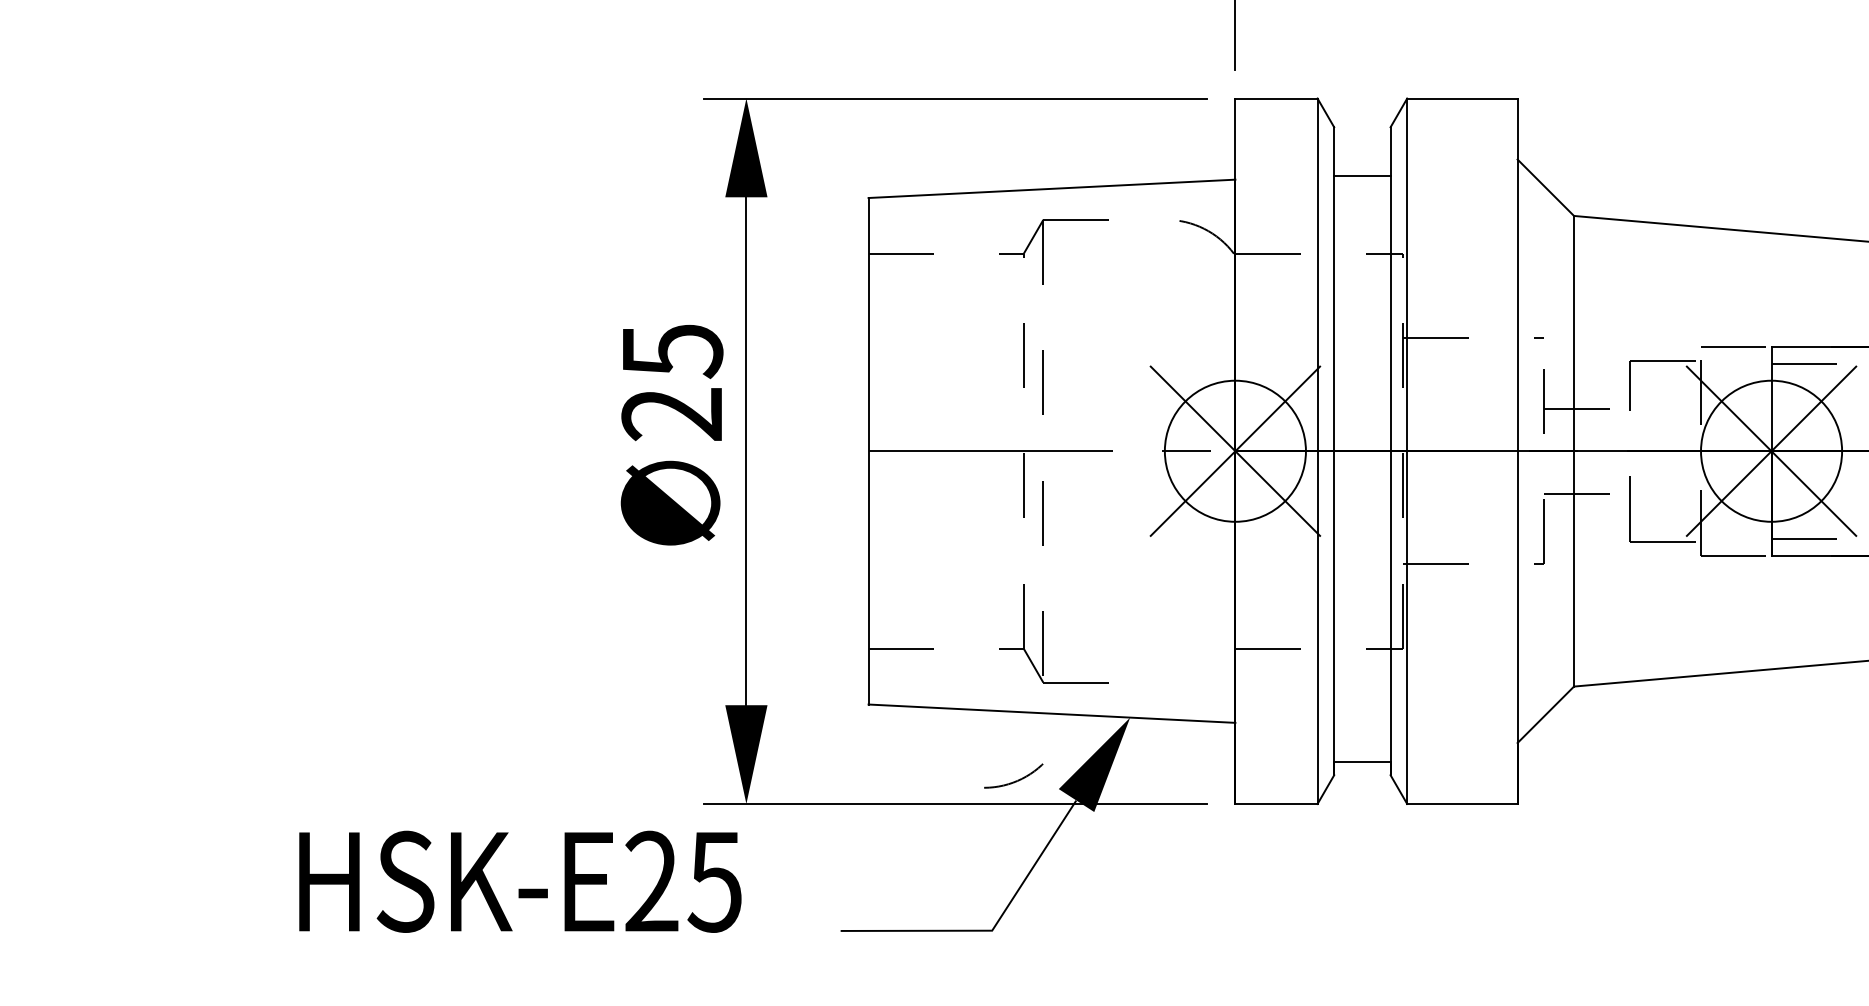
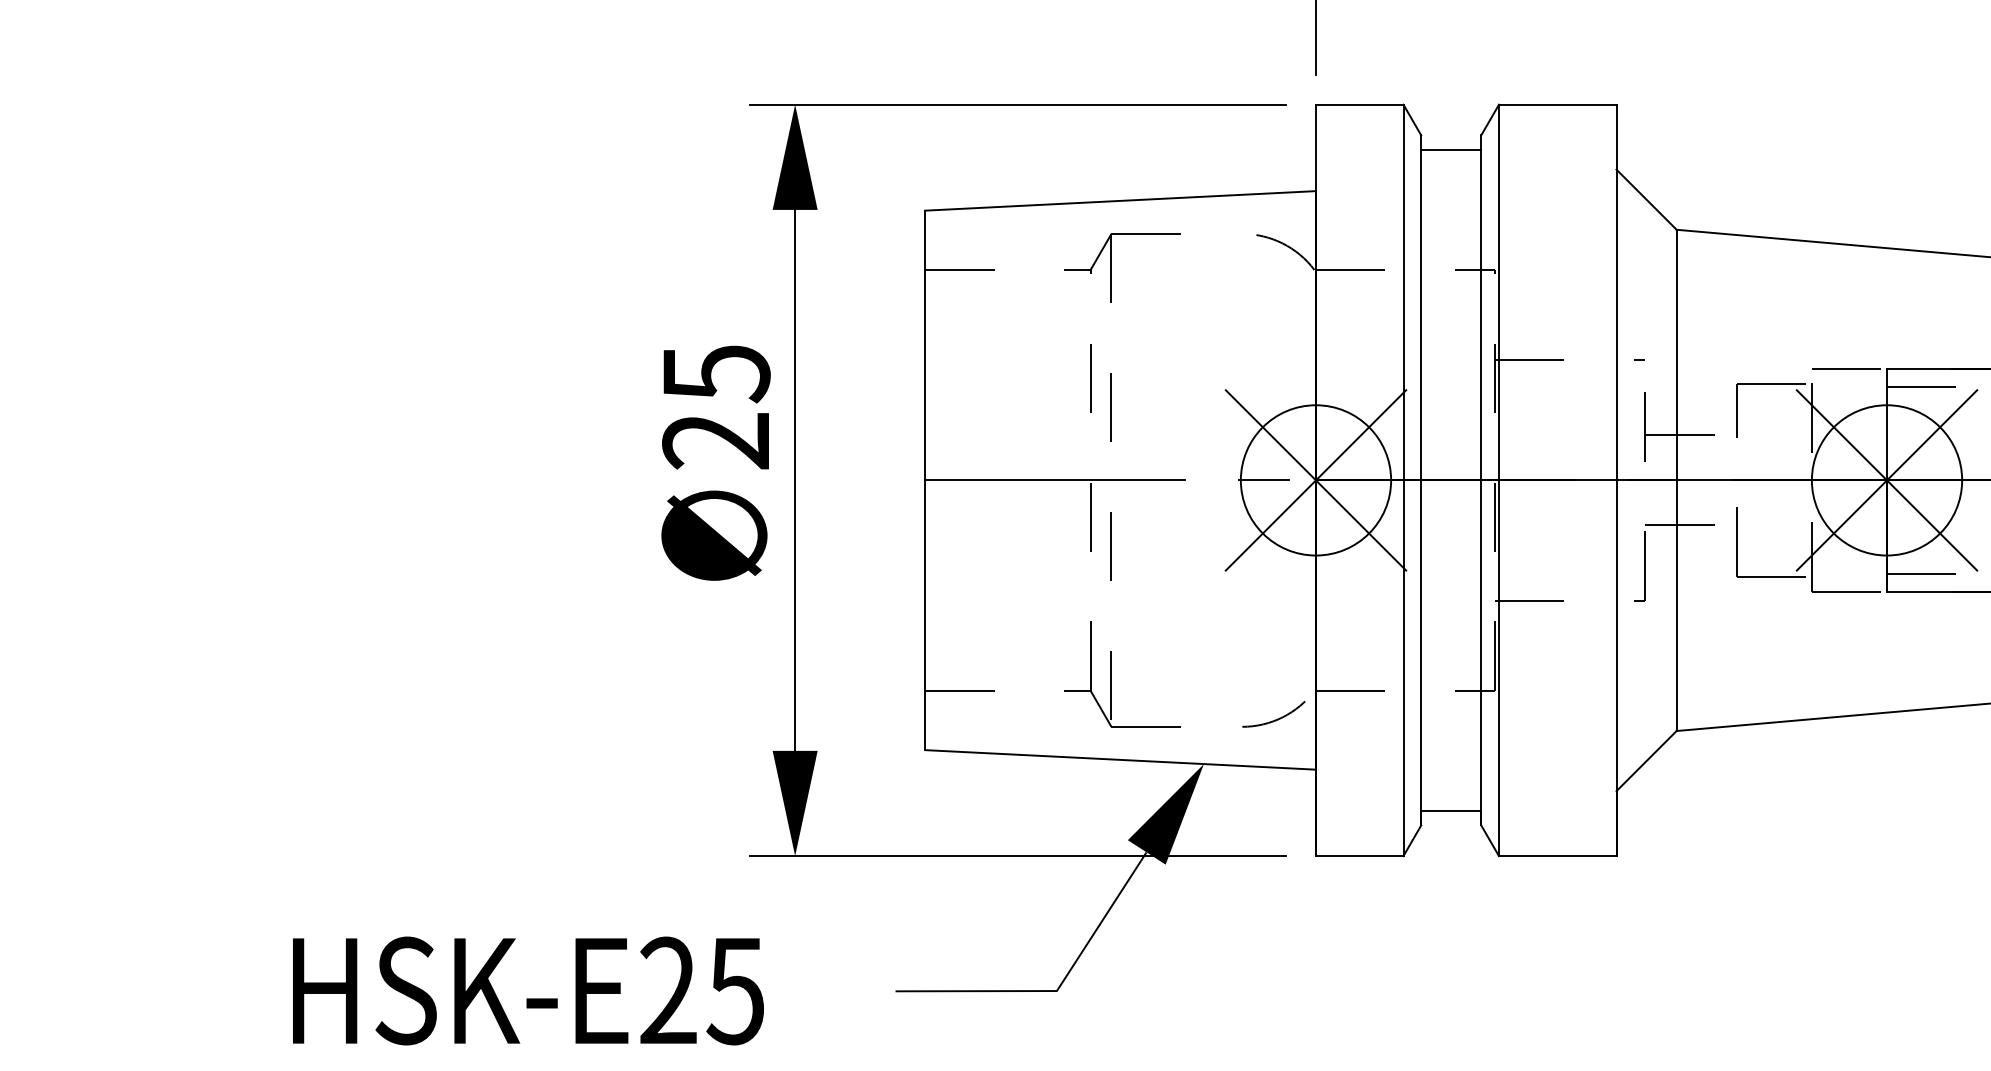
line: (1362, 175) -> (1451, 149), moved
arc: (1014, 780) -> (1274, 719), moved
text: (520, 881) -> (528, 990), moved

